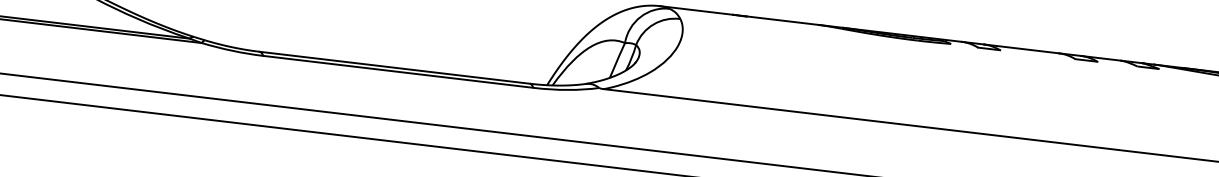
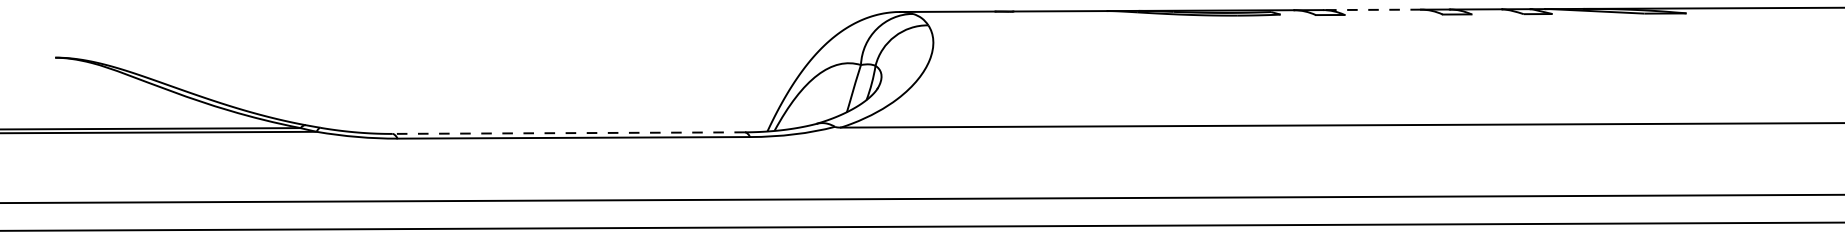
line: (1021, 48) -> (1371, 9), solid -> dashed
line: (394, 68) -> (568, 133), solid -> dashed

